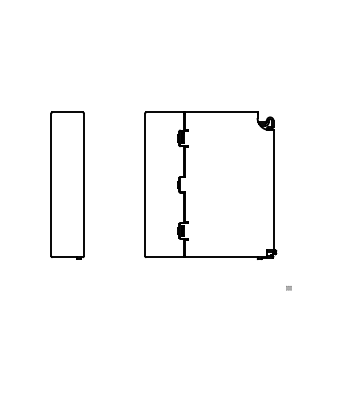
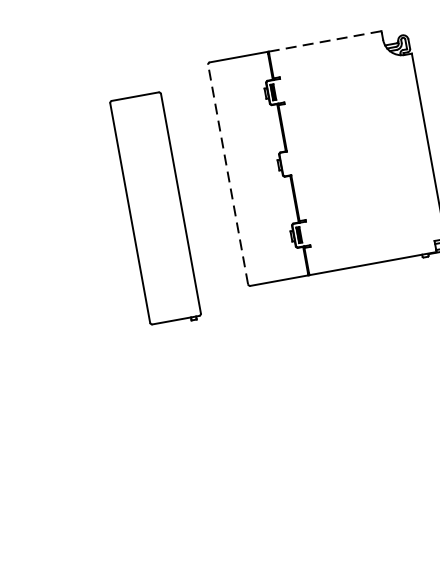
line: (221, 112) -> (325, 41), solid -> dashed
line: (144, 184) -> (227, 174), solid -> dashed
part: (67, 185) -> (155, 209), moved

